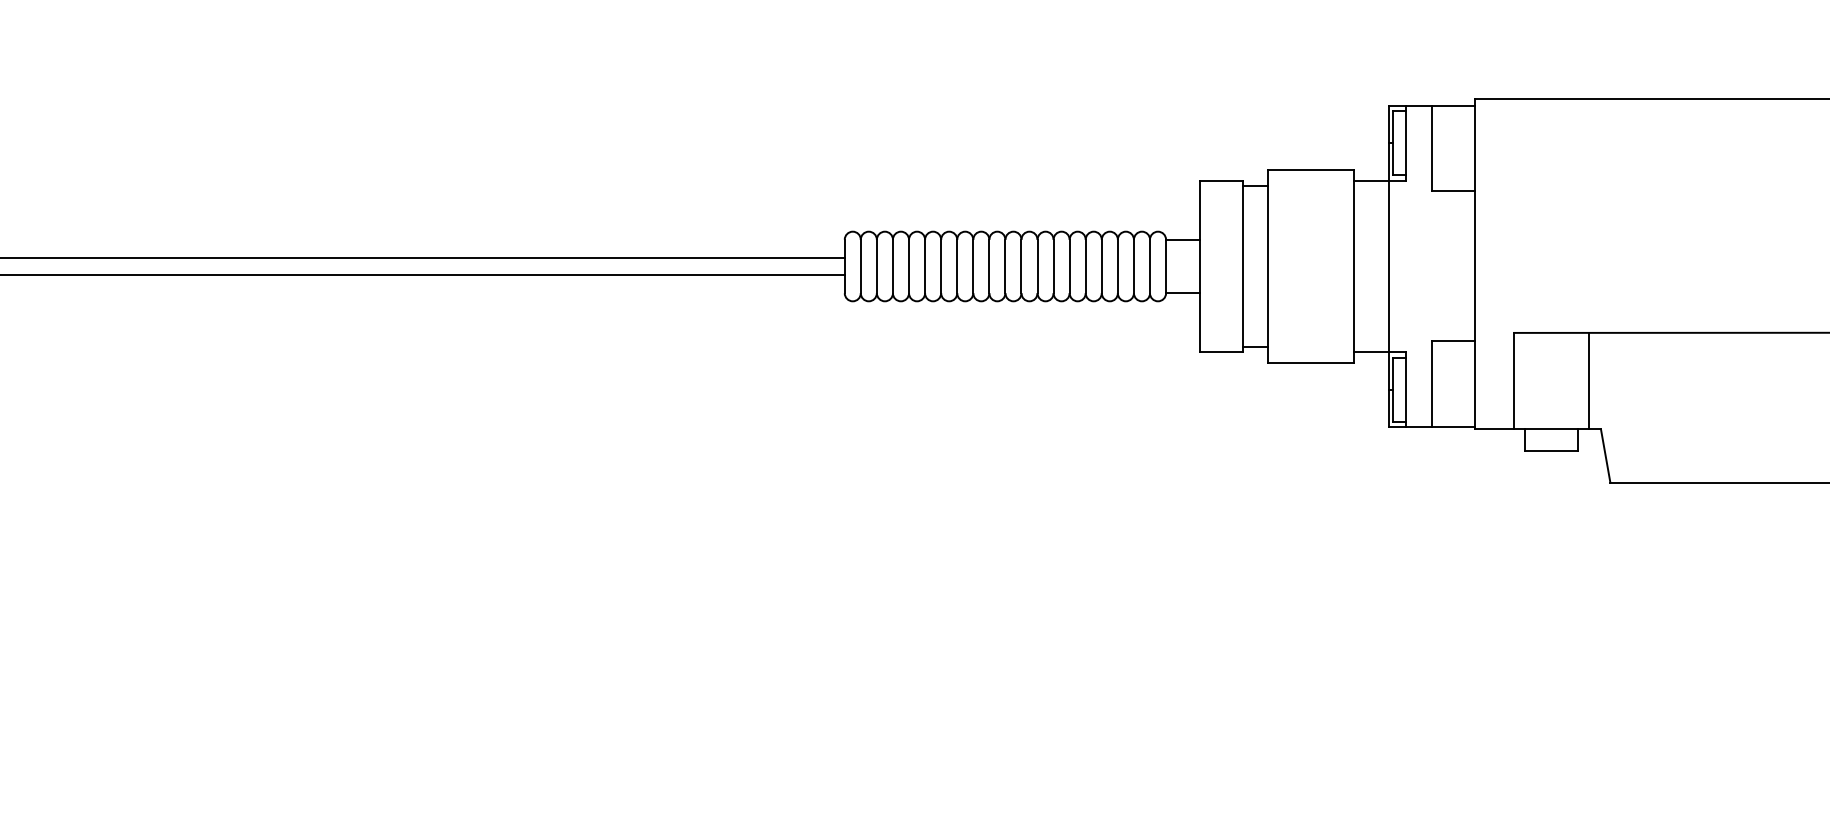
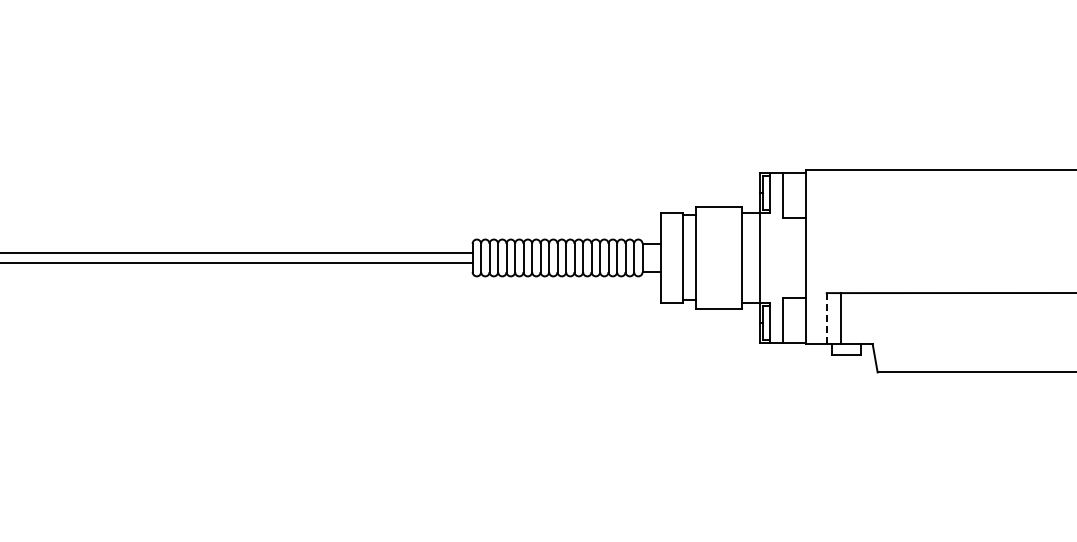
line: (1589, 380) -> (841, 318), moved
line: (1513, 382) -> (826, 319), solid -> dashed

